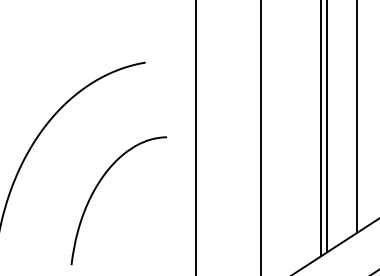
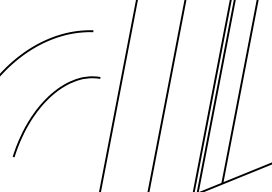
curve: (97, 187) -> (43, 104), moved

